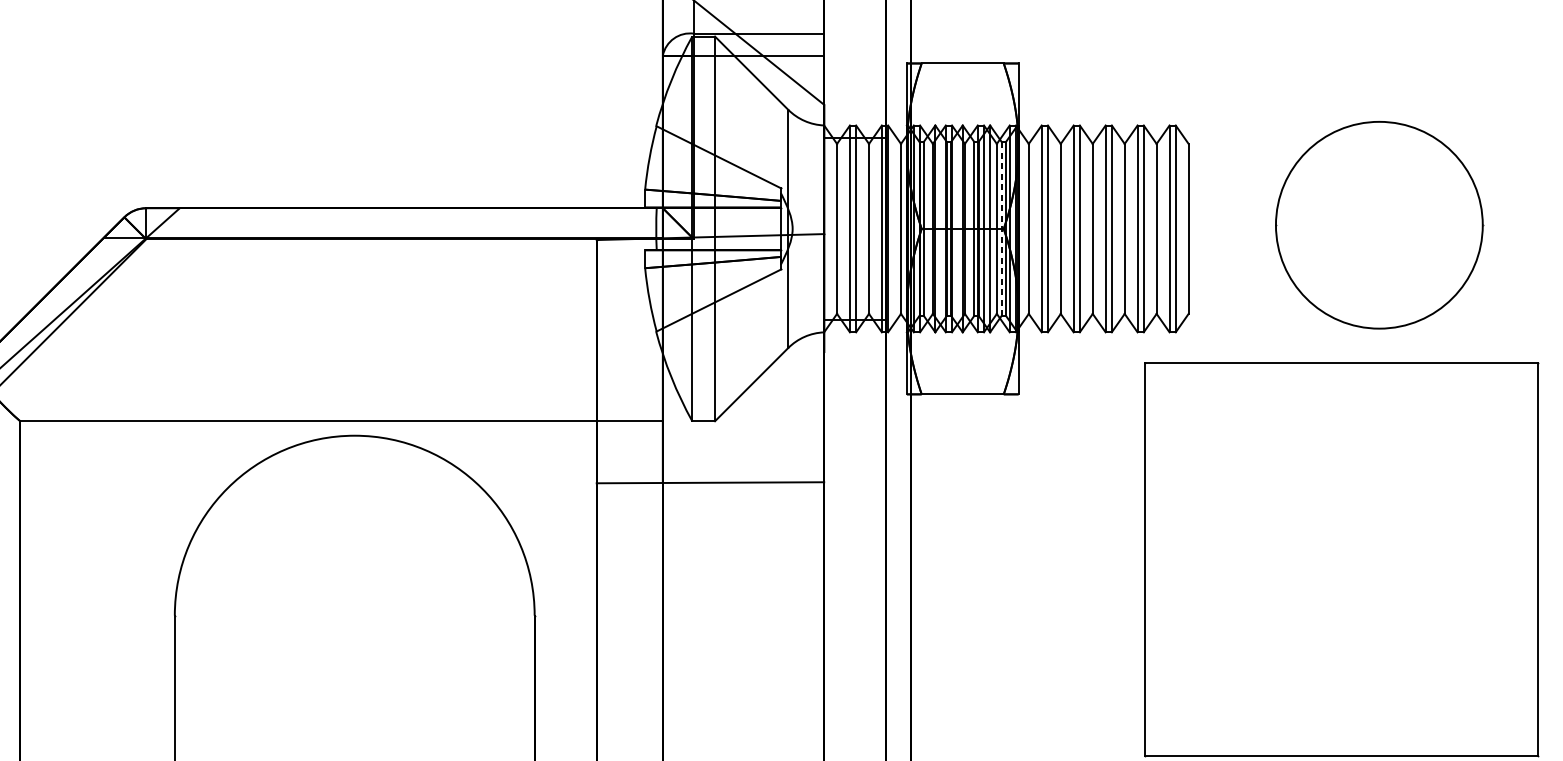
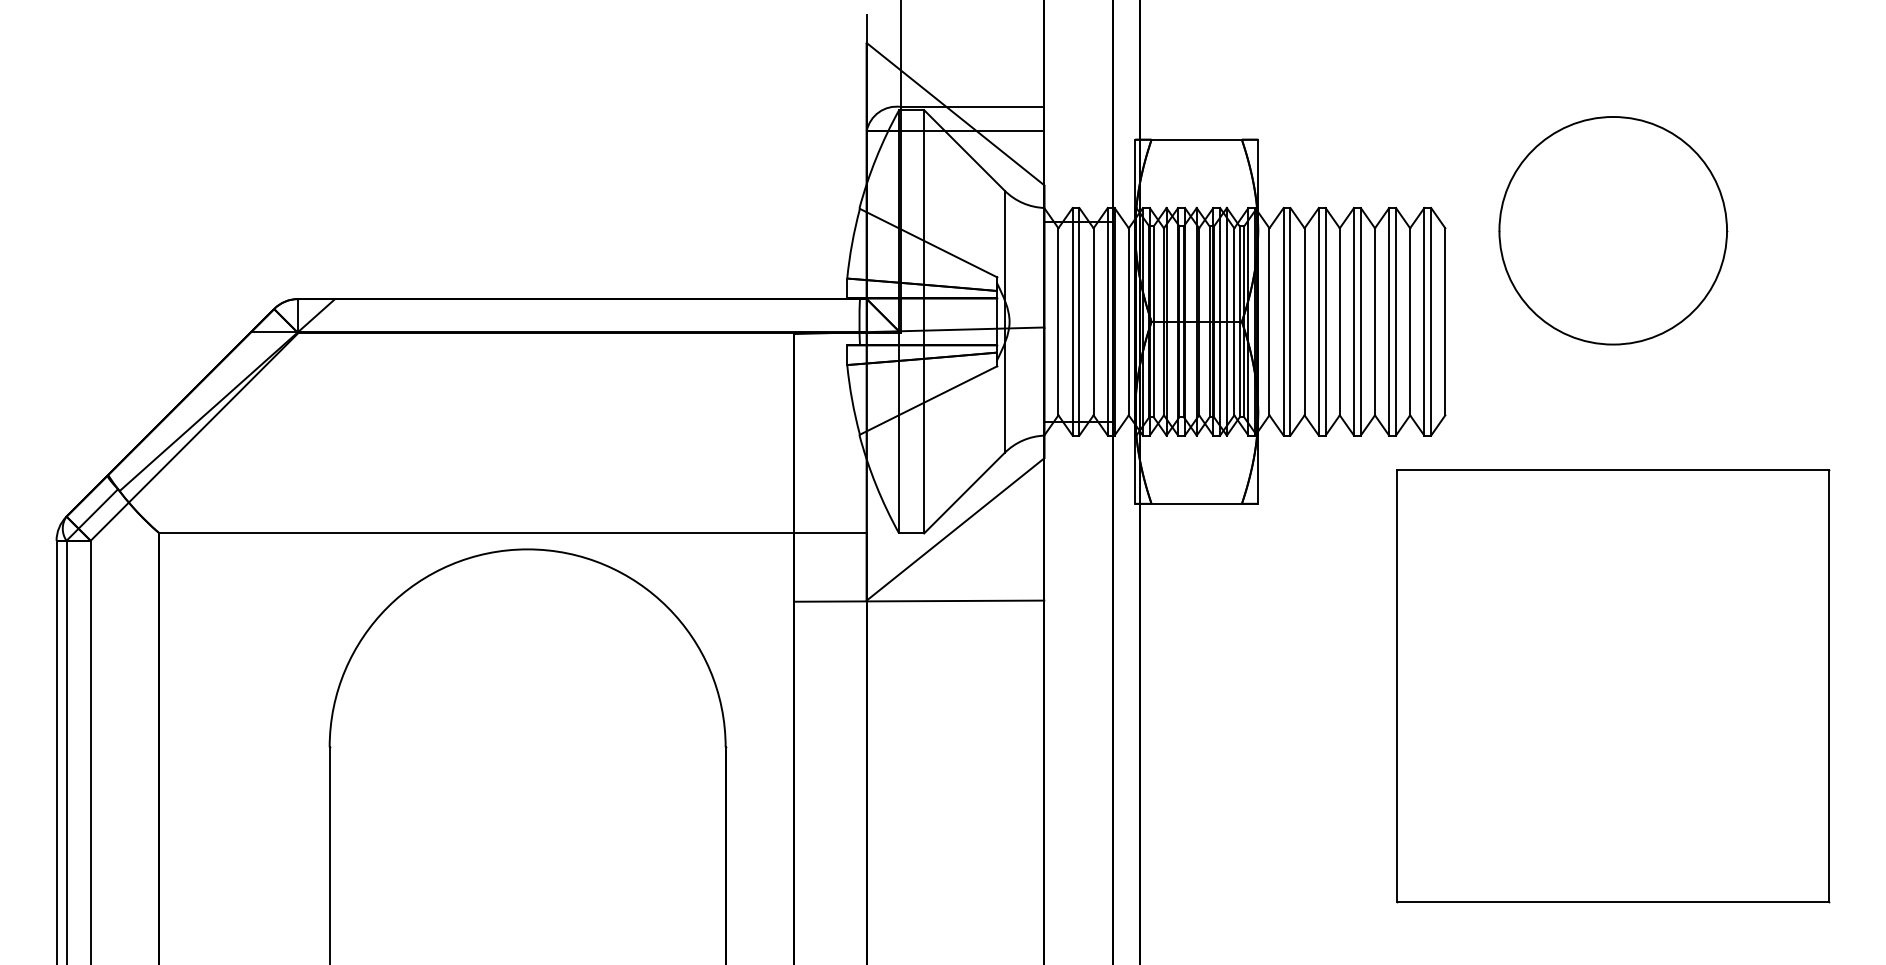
part: (1379, 225) -> (1613, 230), moved
line: (1001, 228) -> (1239, 321), dashed -> solid
line: (743, 417) -> (955, 529), added

